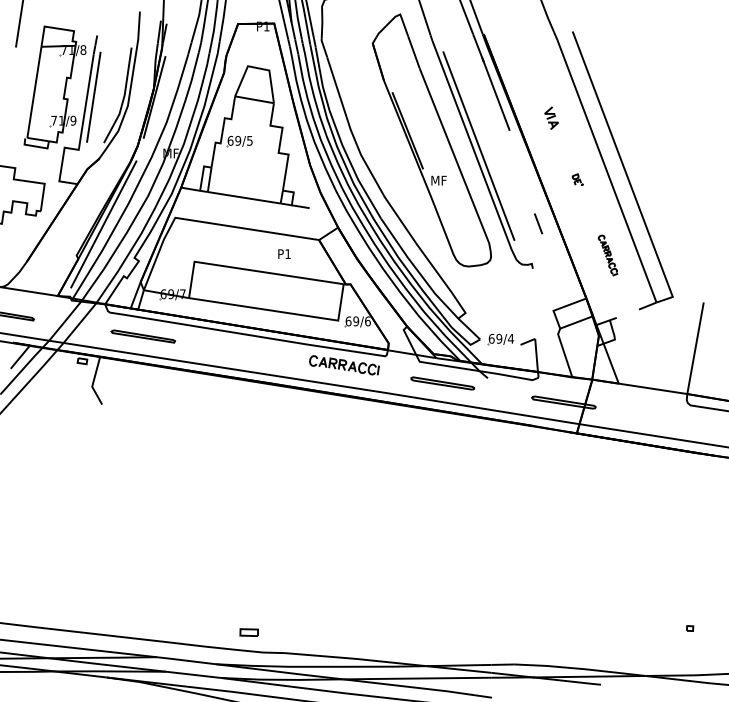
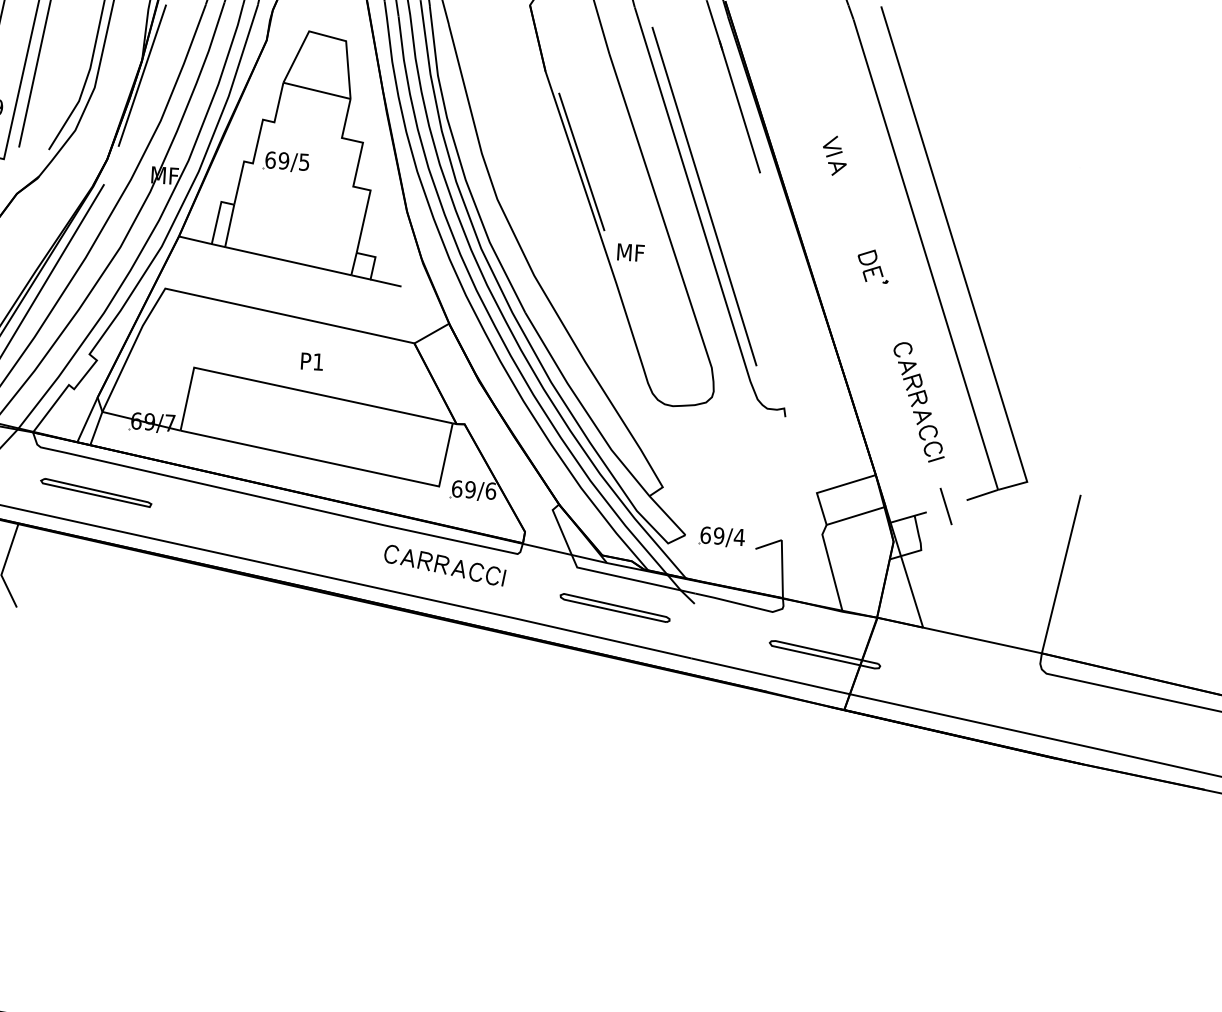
part: (577, 179) -> (873, 265), size x1.67
line: (538, 223) -> (946, 505), moved
text: (284, 253) -> (312, 360), moved
part: (607, 255) -> (917, 402), size x1.67

